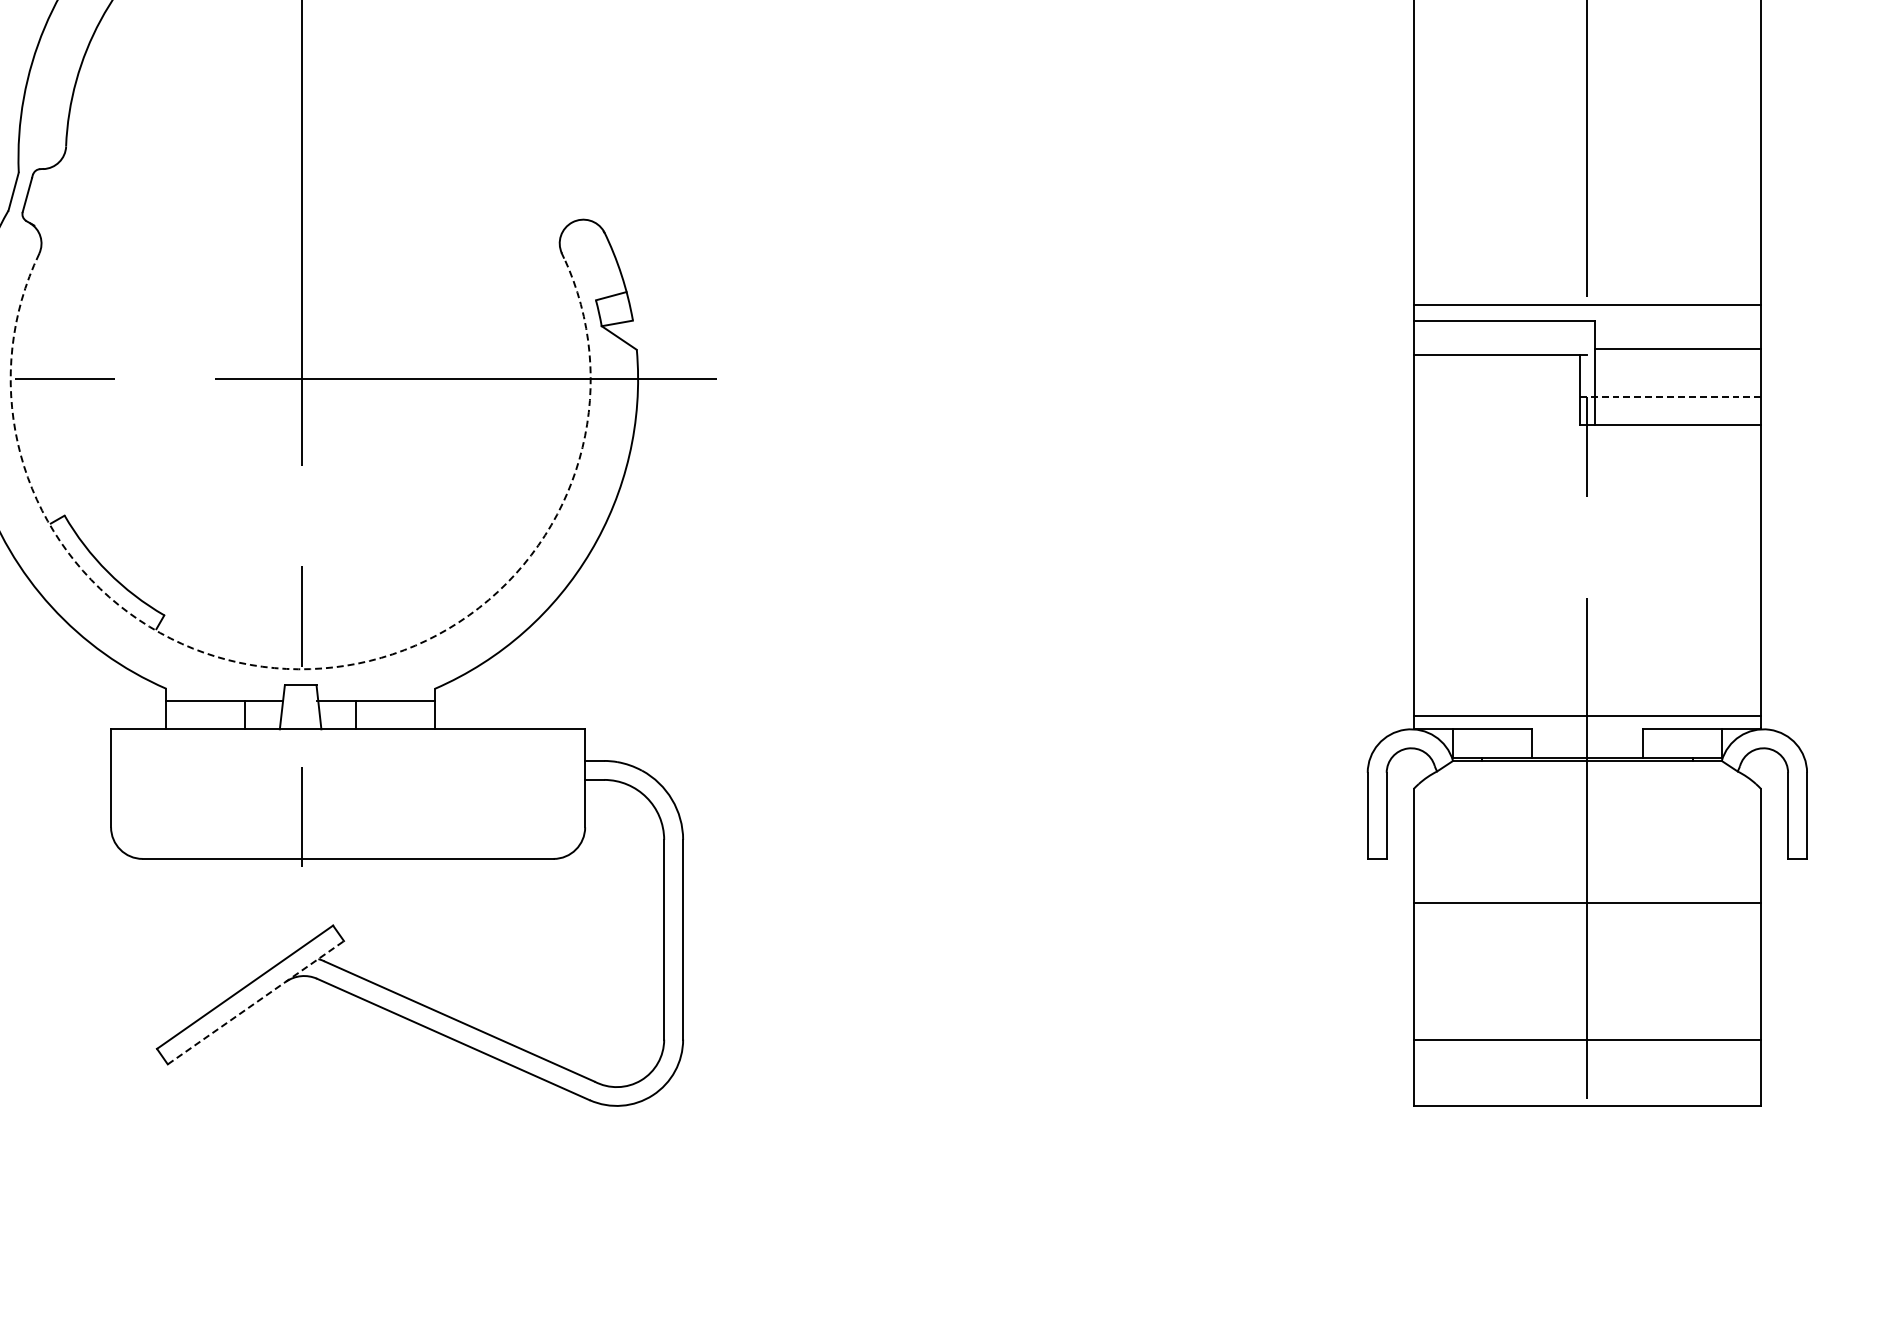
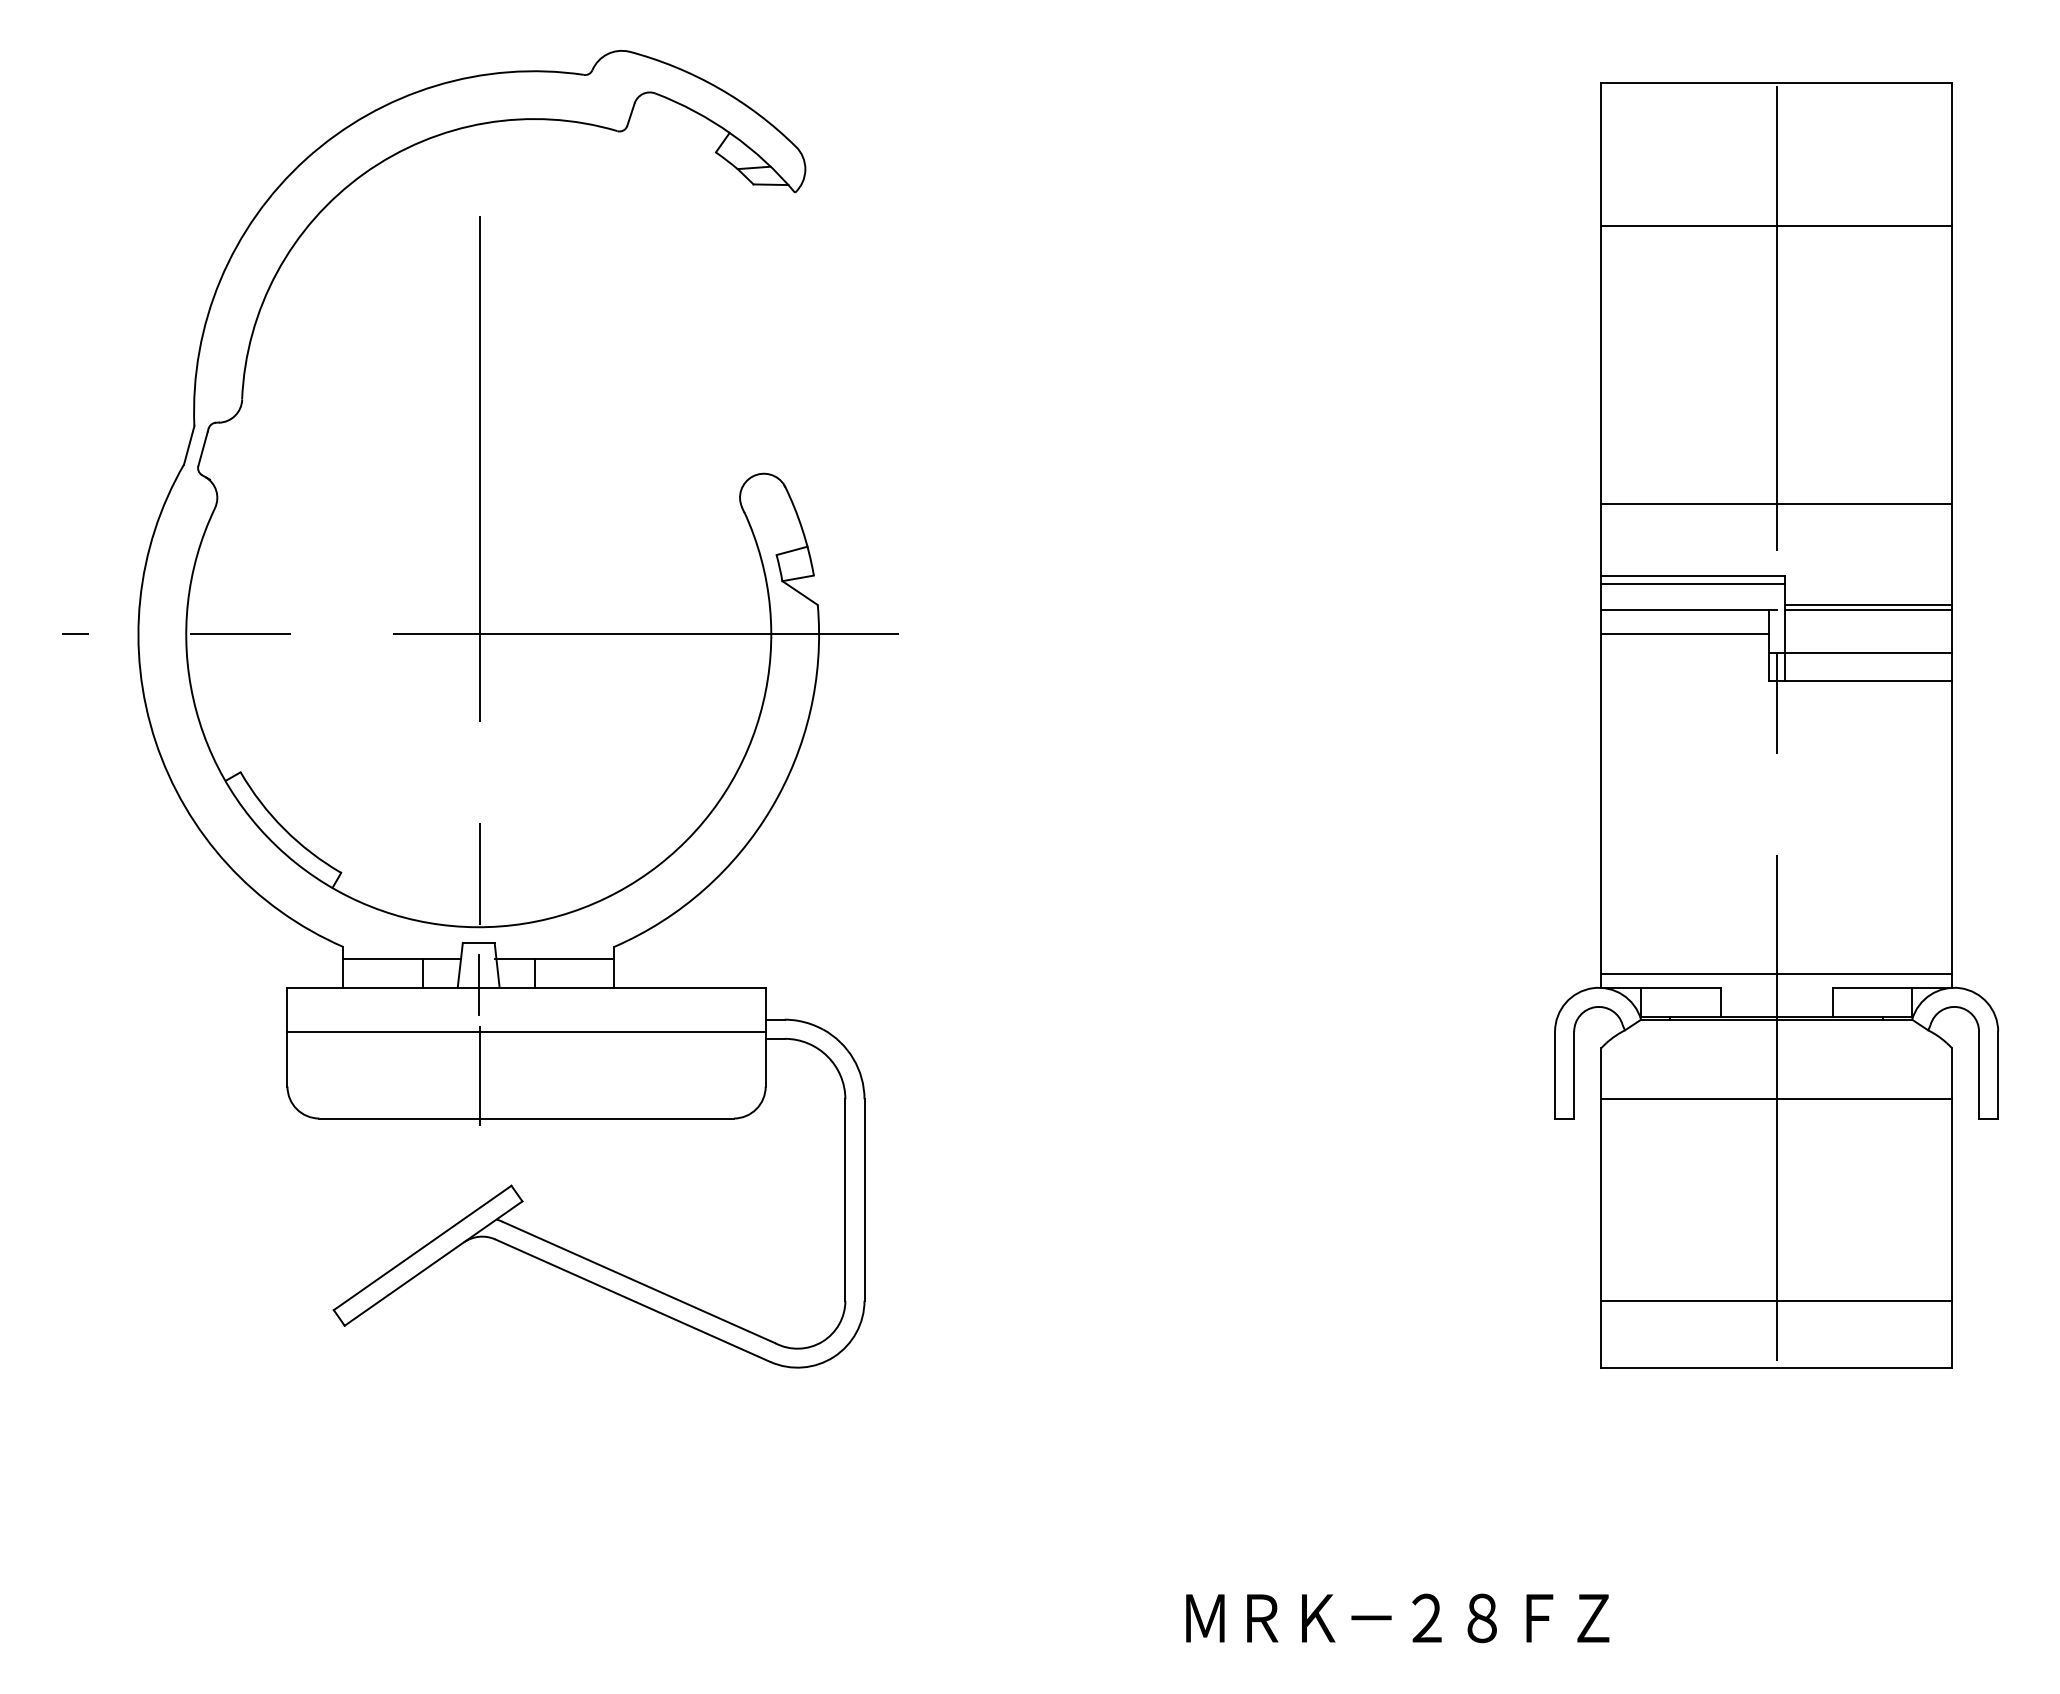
line: (1587, 304) -> (1776, 503), moved
line: (1504, 329) -> (1692, 584), added
line: (1677, 355) -> (1867, 610), added
line: (1496, 378) -> (1684, 633), added
line: (1670, 396) -> (1860, 652), dashed -> solid
arc: (298, 669) -> (476, 927), dashed -> solid
line: (300, 727) -> (478, 985), added
line: (348, 772) -> (526, 1031), added
line: (1587, 903) -> (1776, 1099), moved
line: (255, 1002) -> (433, 1263), dashed -> solid

